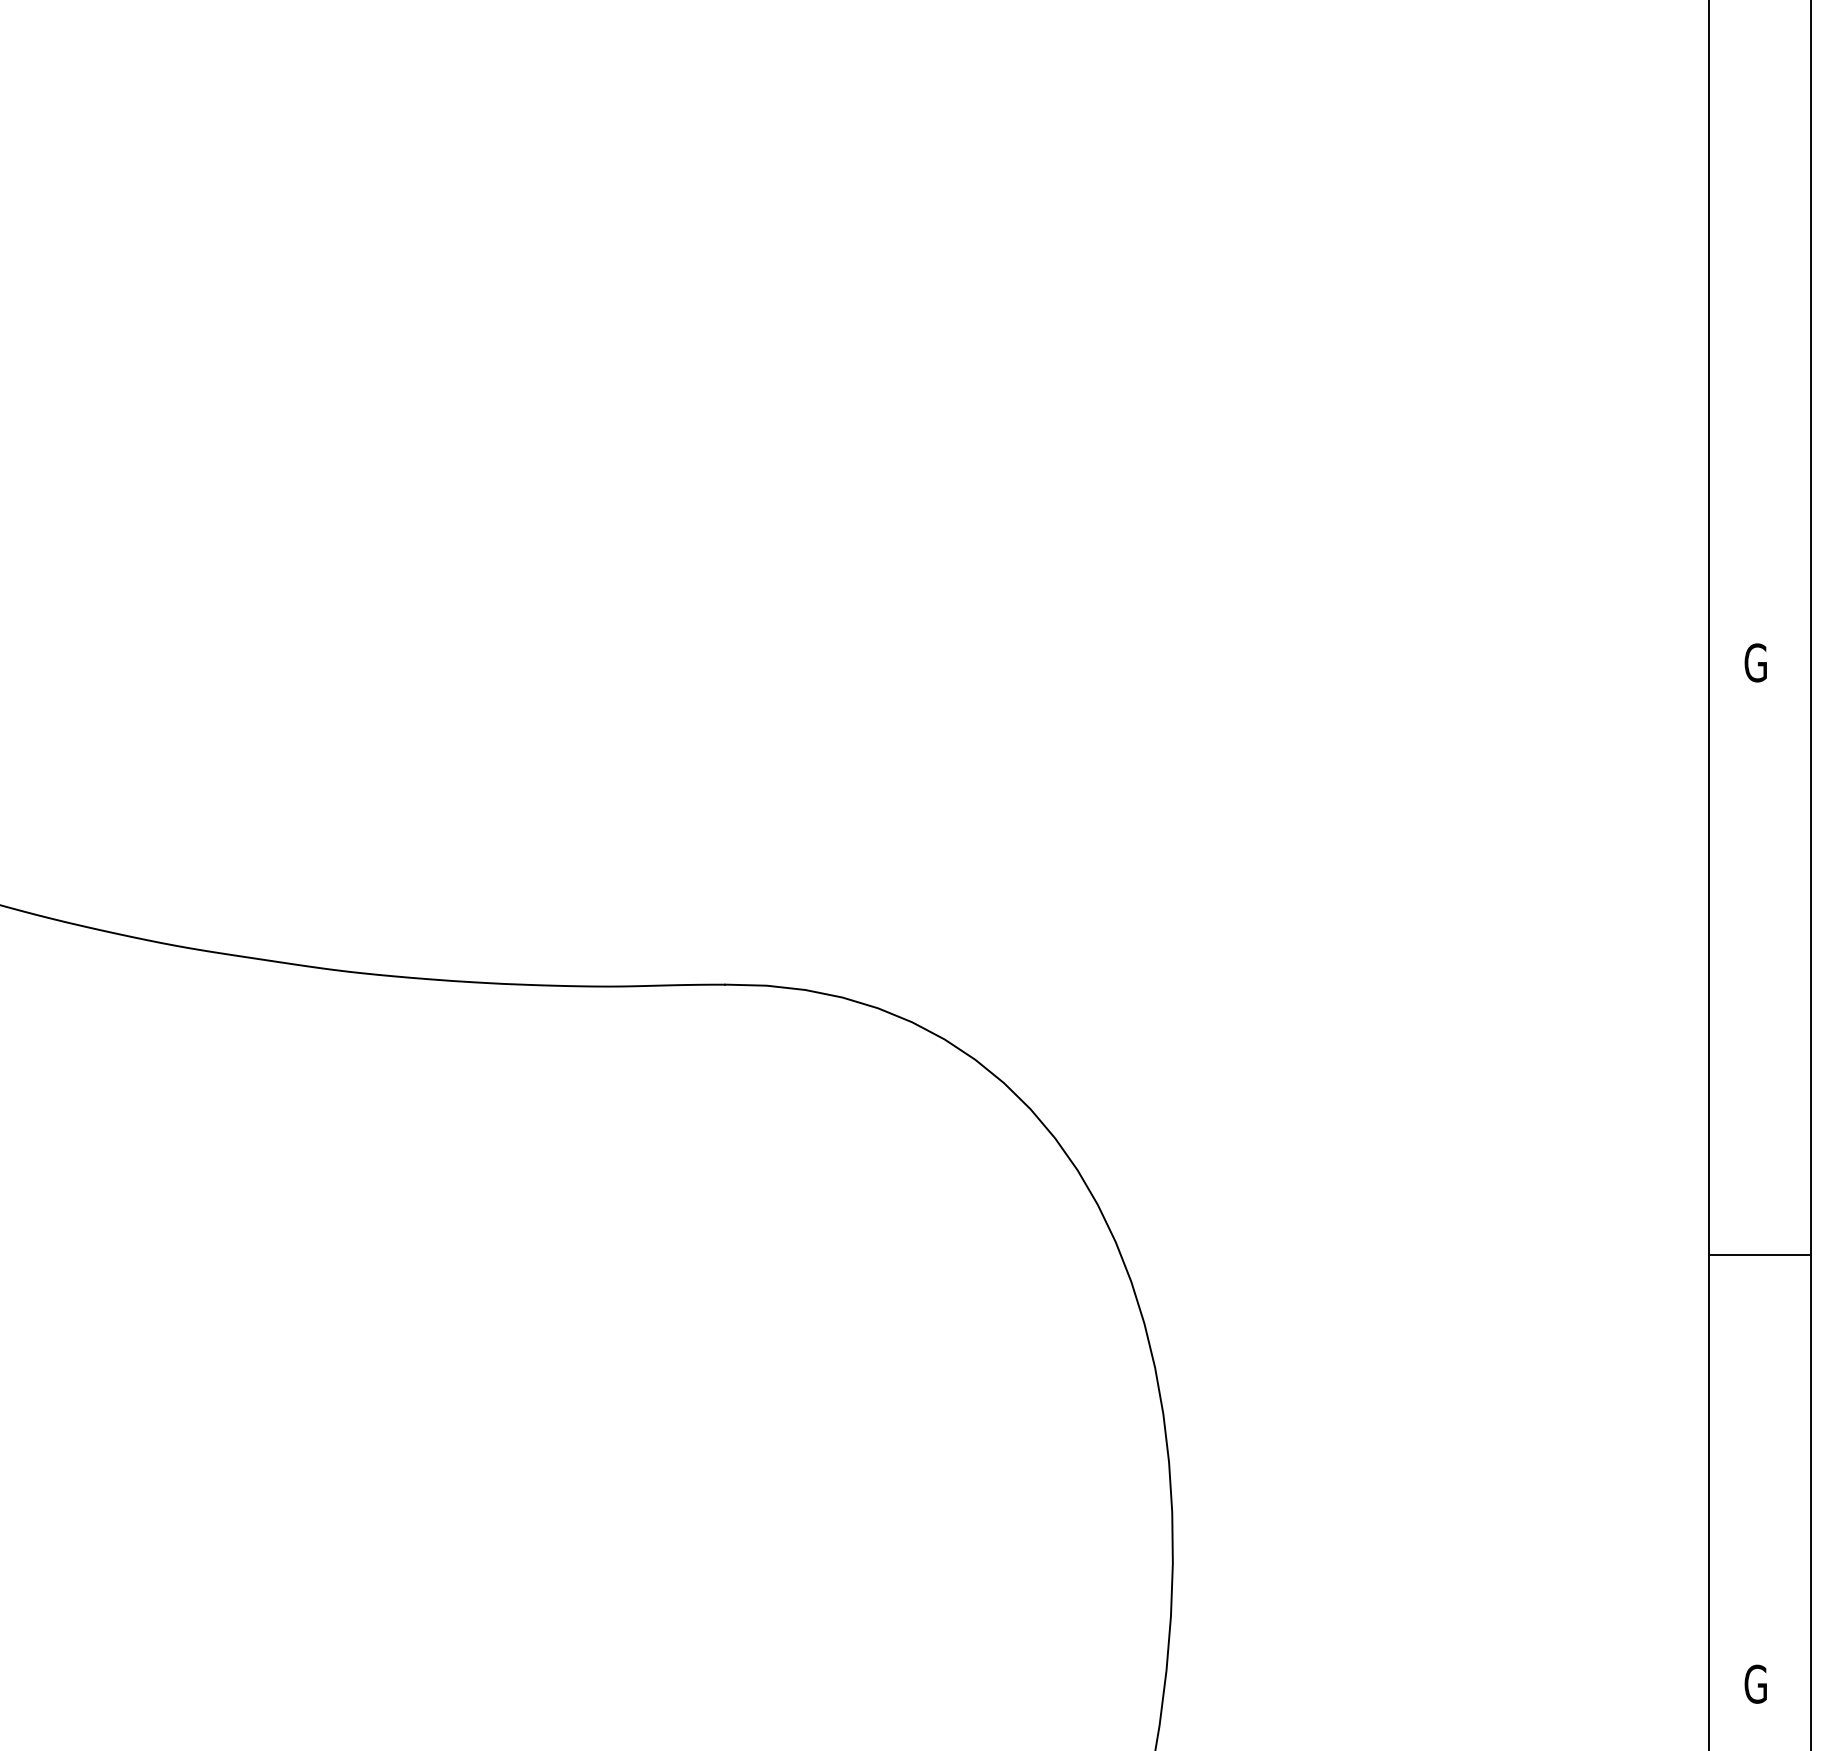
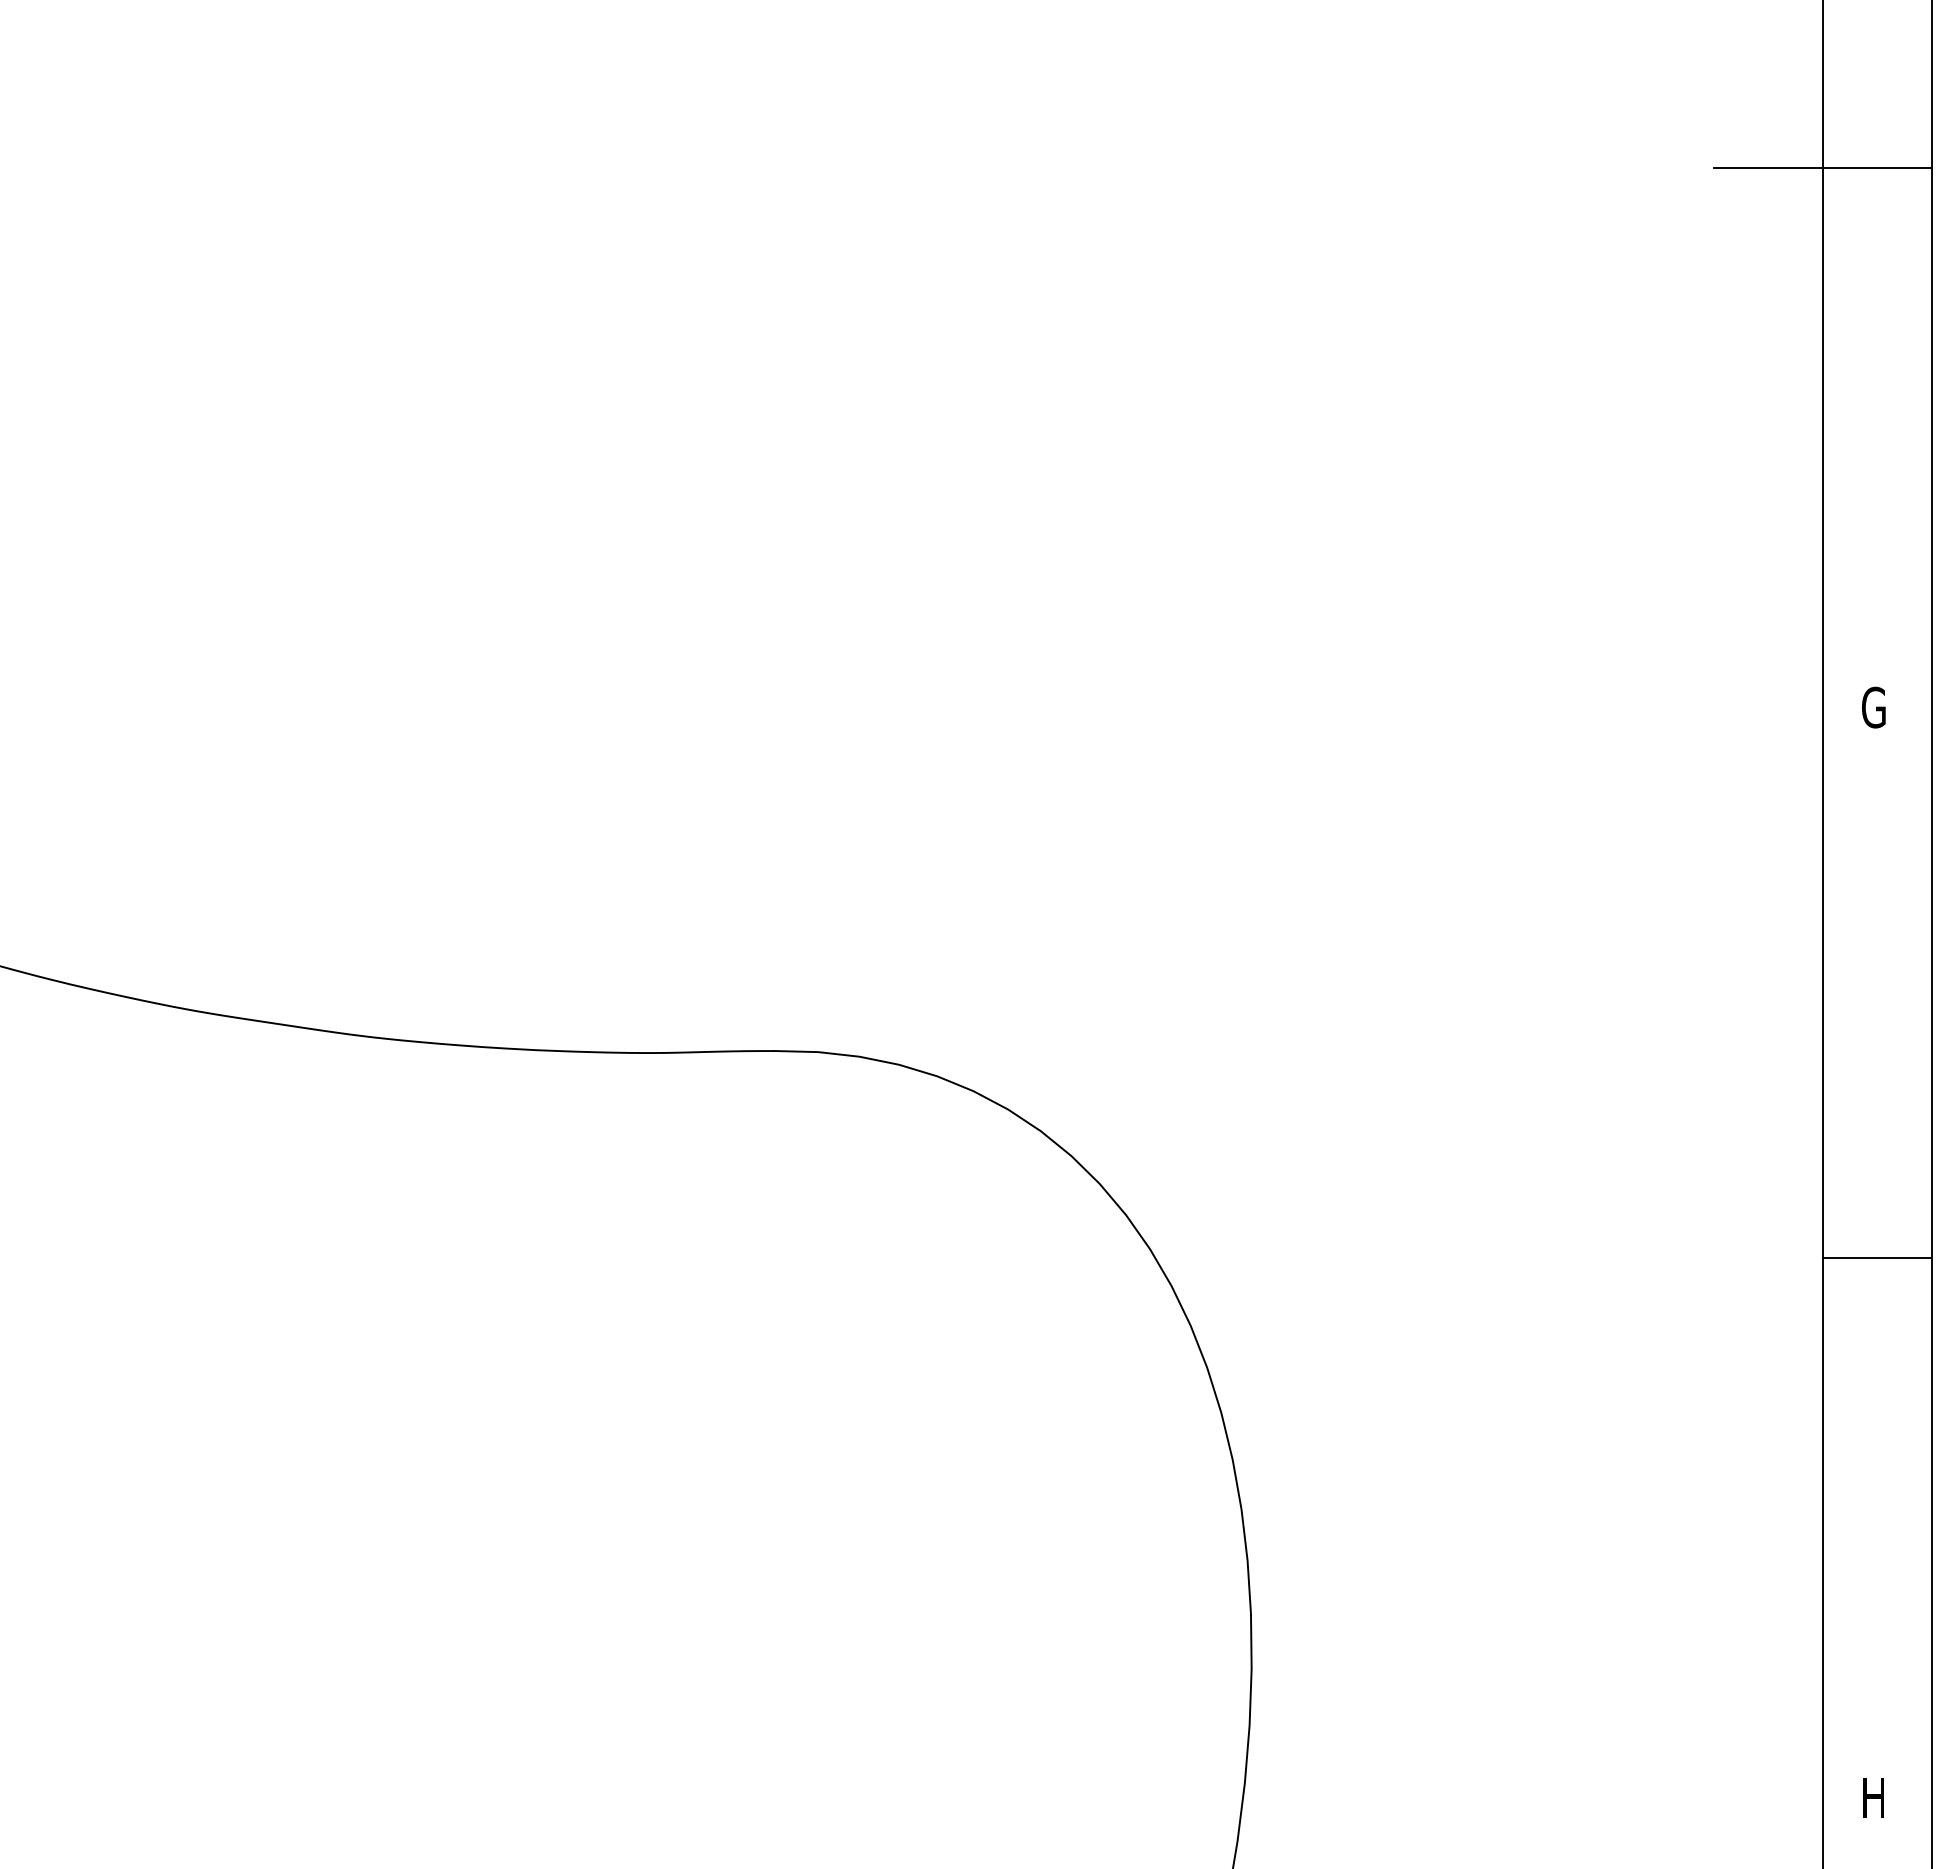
line: (1708, 157) -> (1823, 168), added
line: (1759, 1254) -> (1877, 1257), moved
text: (1755, 1683) -> (1873, 1796), G -> H

